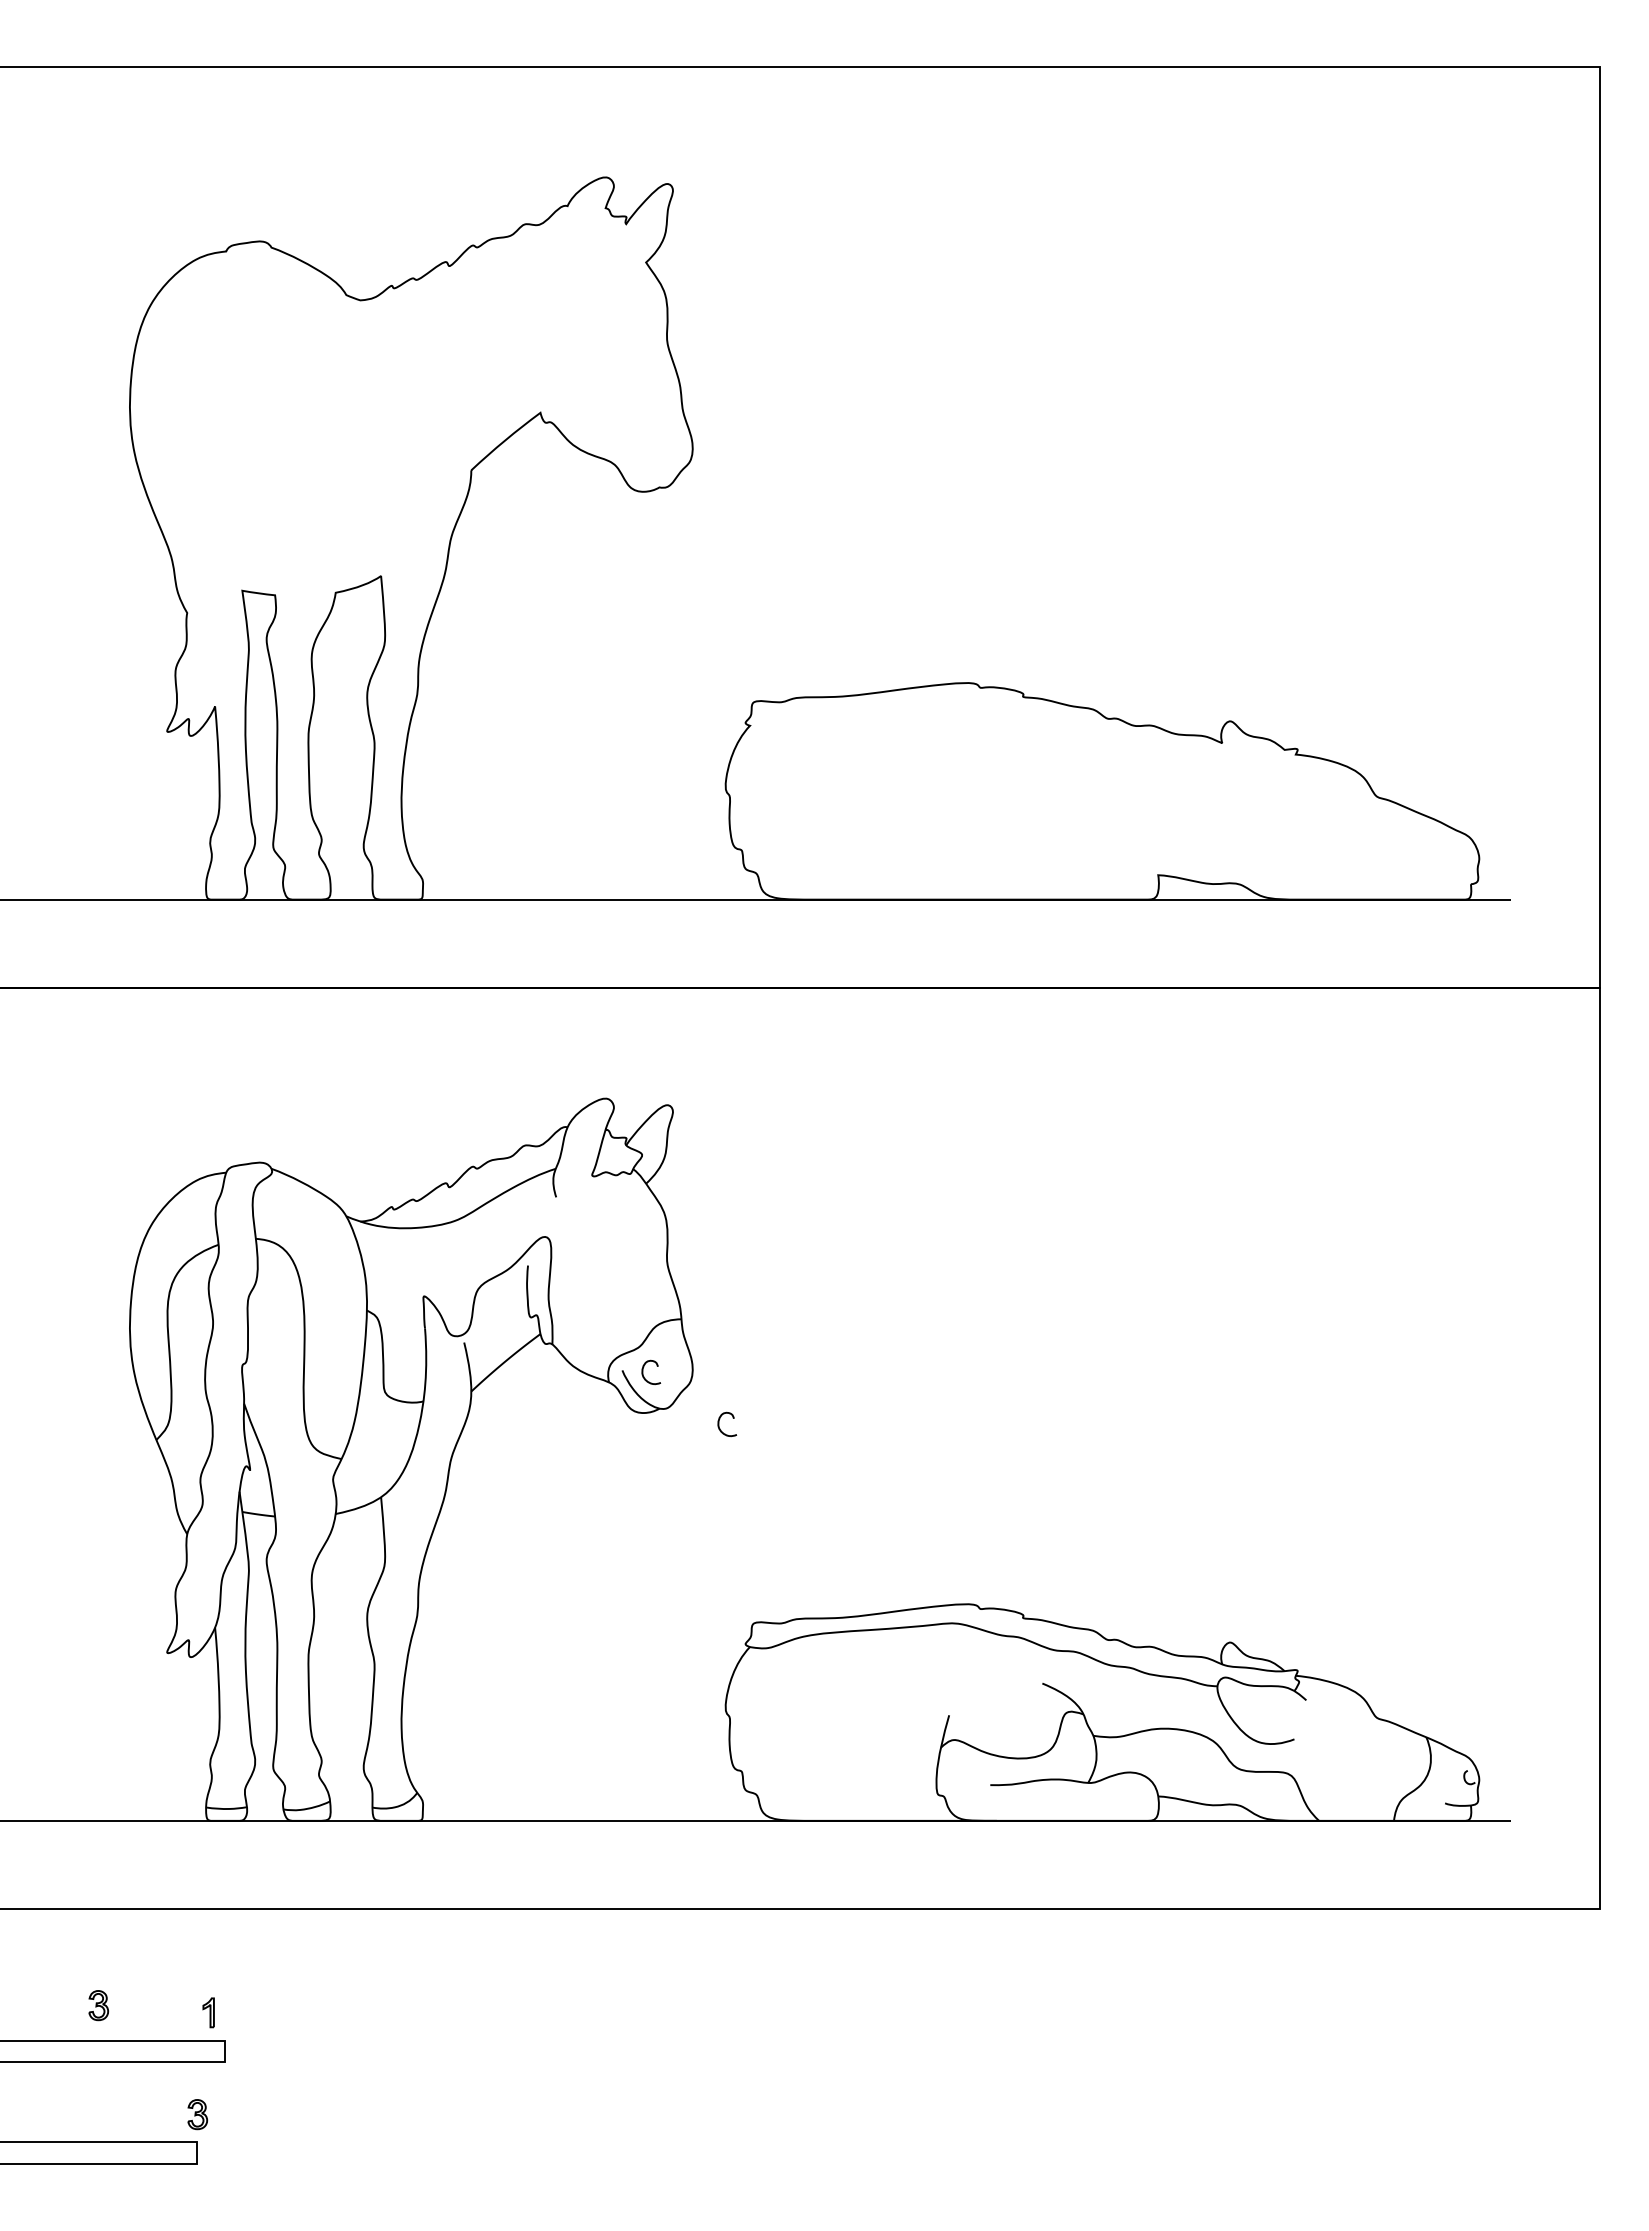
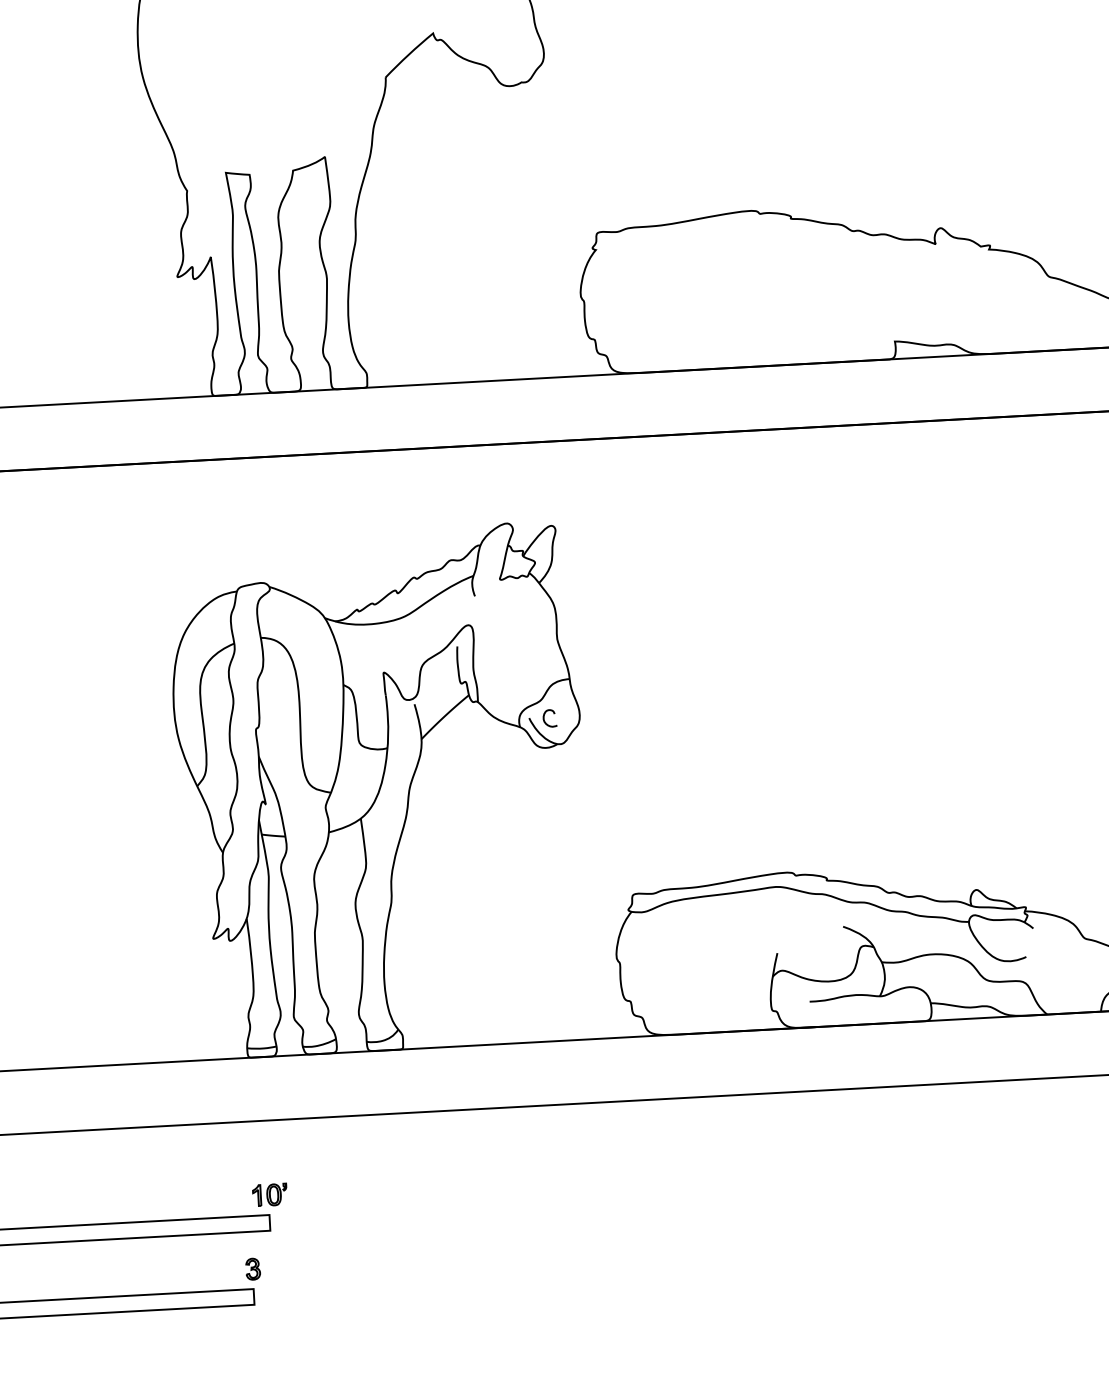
curve: (719, 1424) -> (601, 753), removed
part: (98, 2005) -> (177, 1194), removed
part: (236, 2012) -> (277, 1194), added

